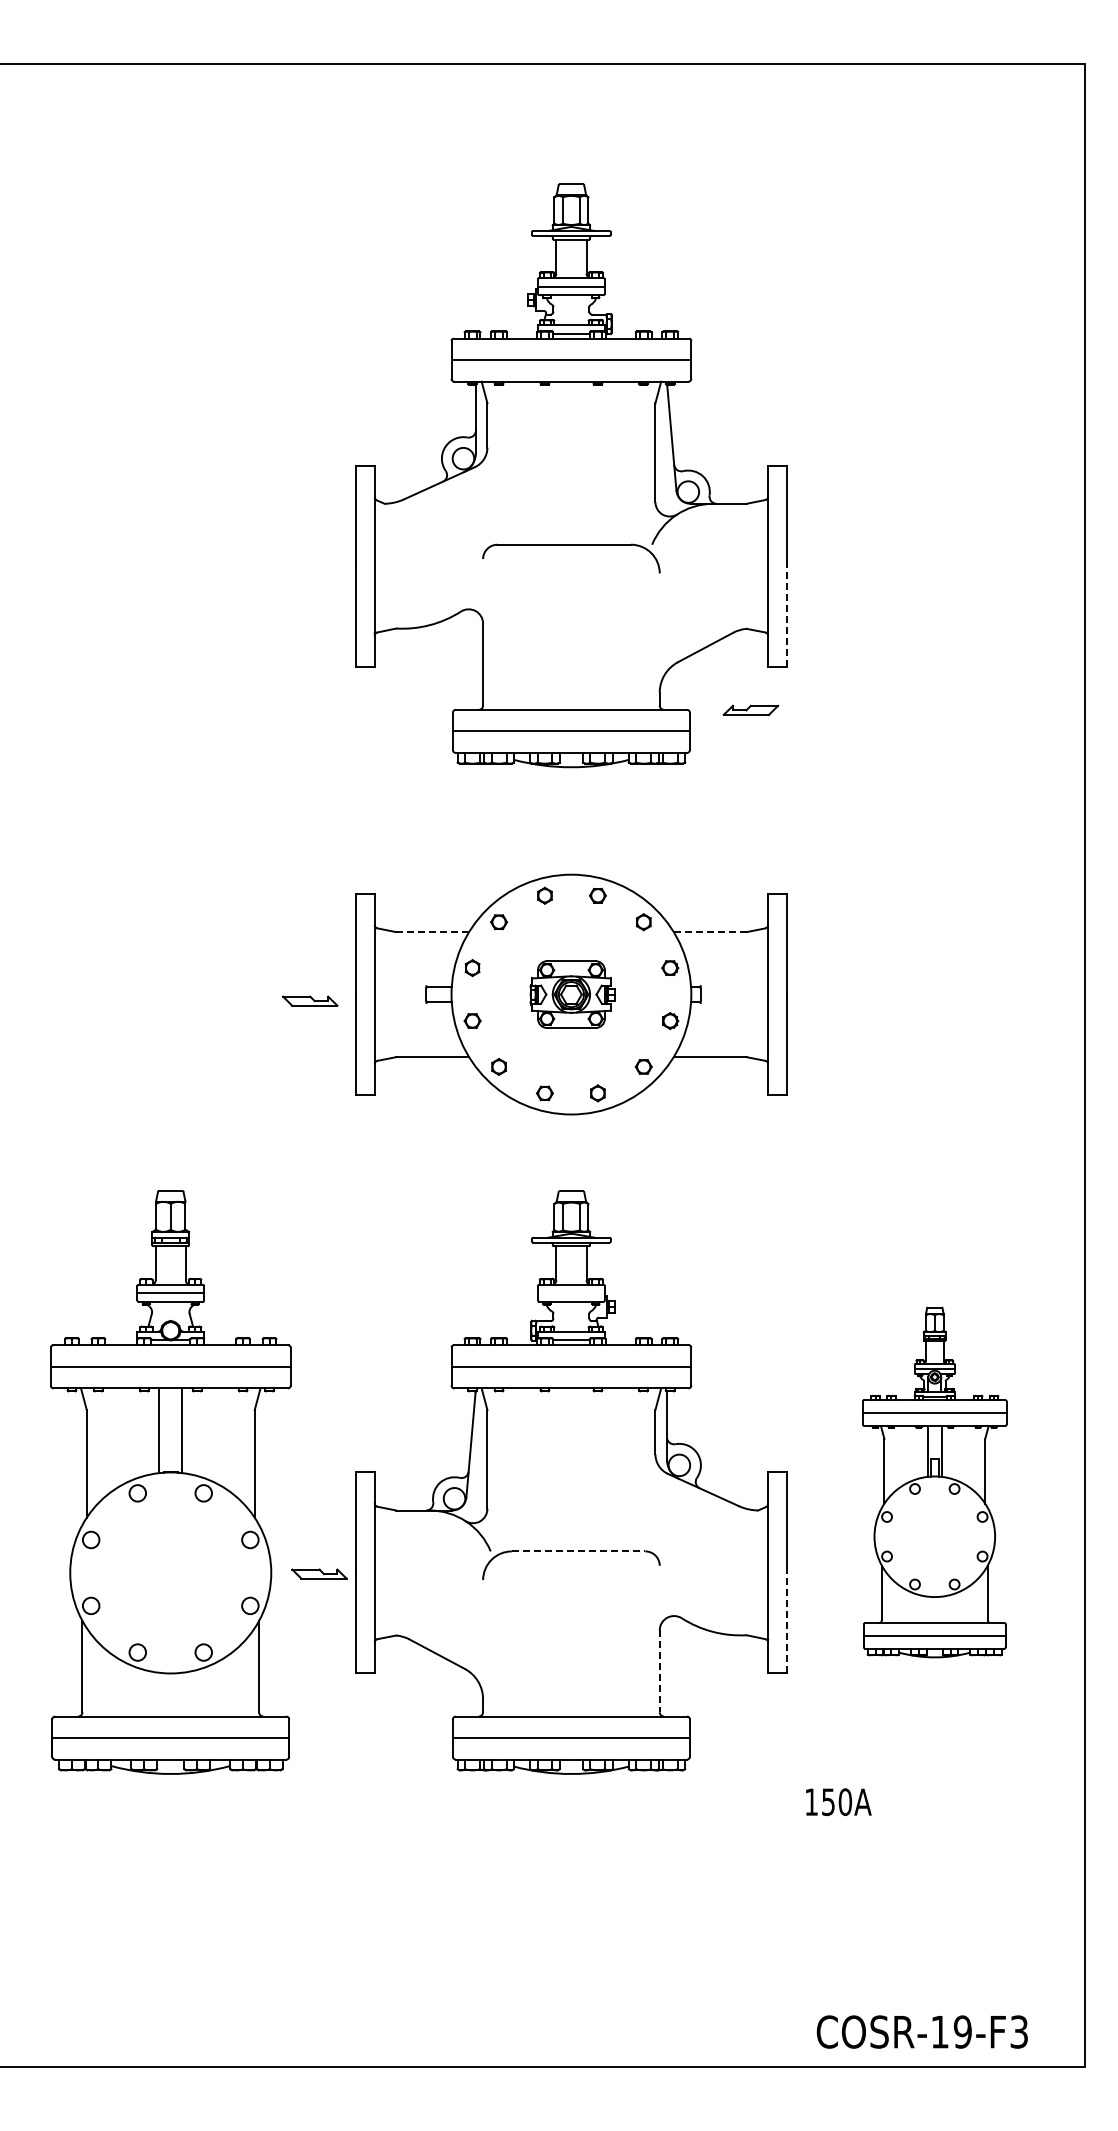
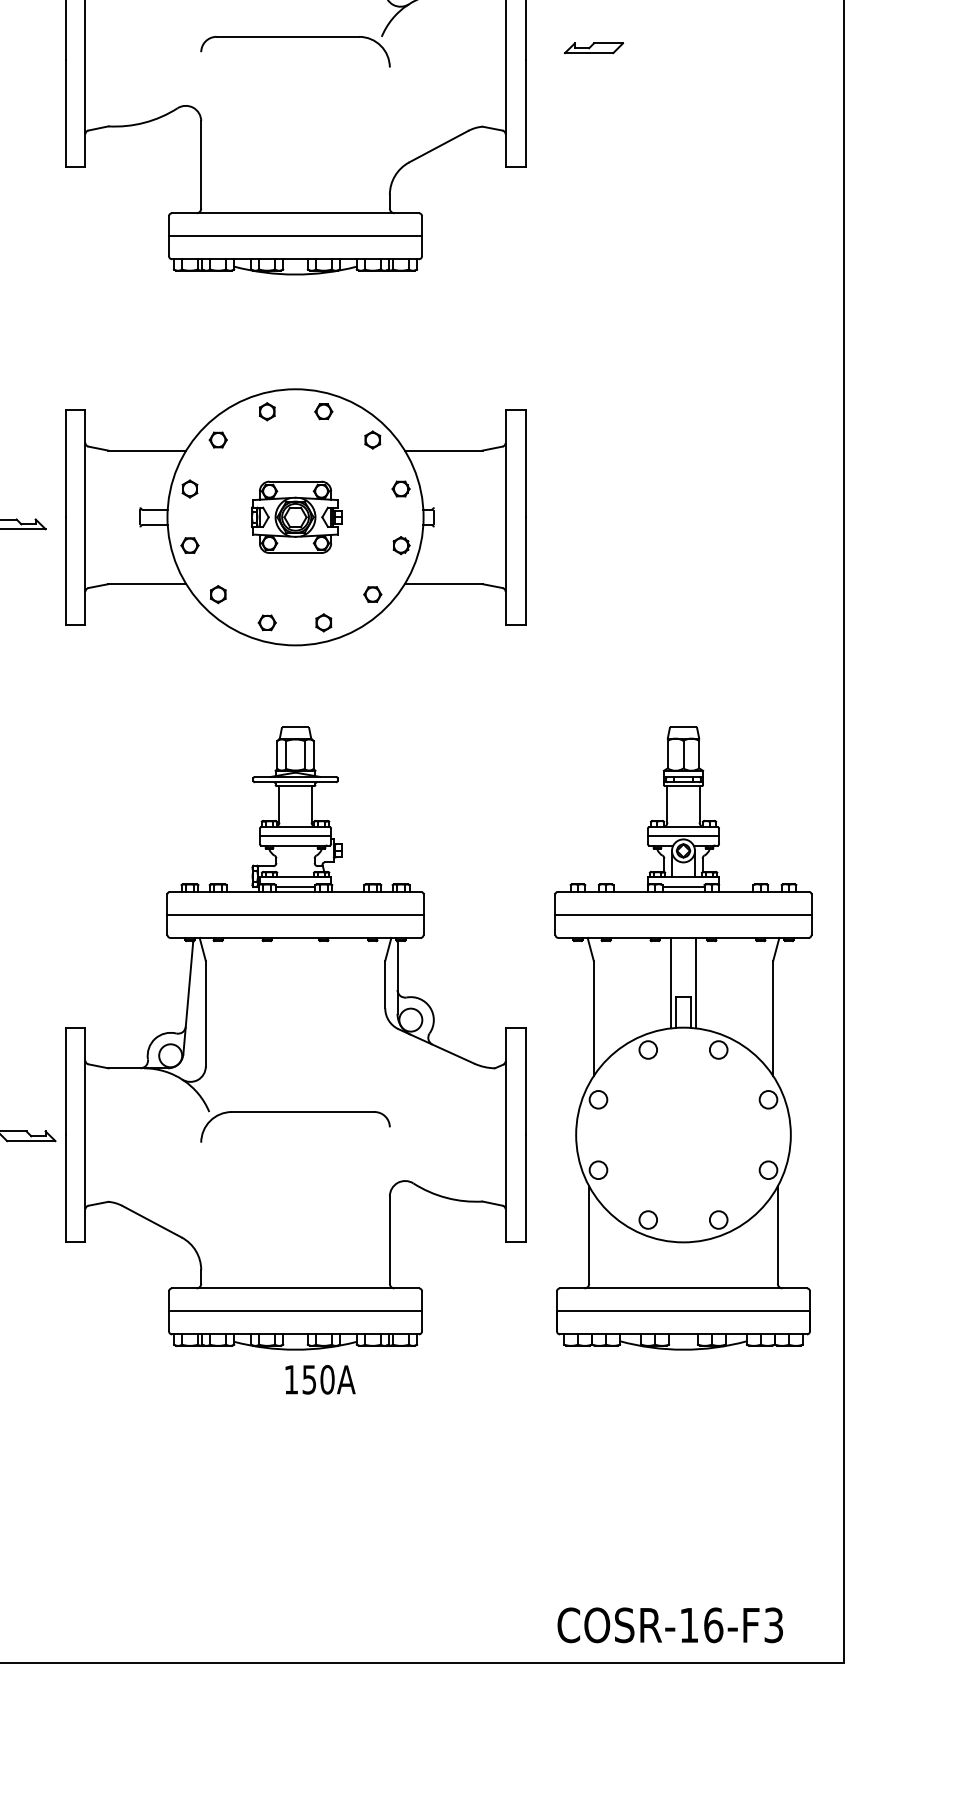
line: (786, 616) -> (525, 113), dashed -> solid
part: (750, 709) -> (593, 47), moved
line: (433, 932) -> (148, 451), dashed -> solid
line: (709, 932) -> (442, 451), dashed -> solid
line: (571, 1293) -> (295, 836), added
part: (934, 1482) -> (683, 1038), size x1.67
line: (578, 1551) -> (303, 1112), dashed -> solid
line: (786, 1622) -> (525, 1187), dashed -> solid
line: (659, 1671) -> (389, 1240), dashed -> solid
text: (838, 1802) -> (320, 1380), moved
text: (962, 2031) -> (713, 1624), COSR-19-F3 -> COSR-16-F3

